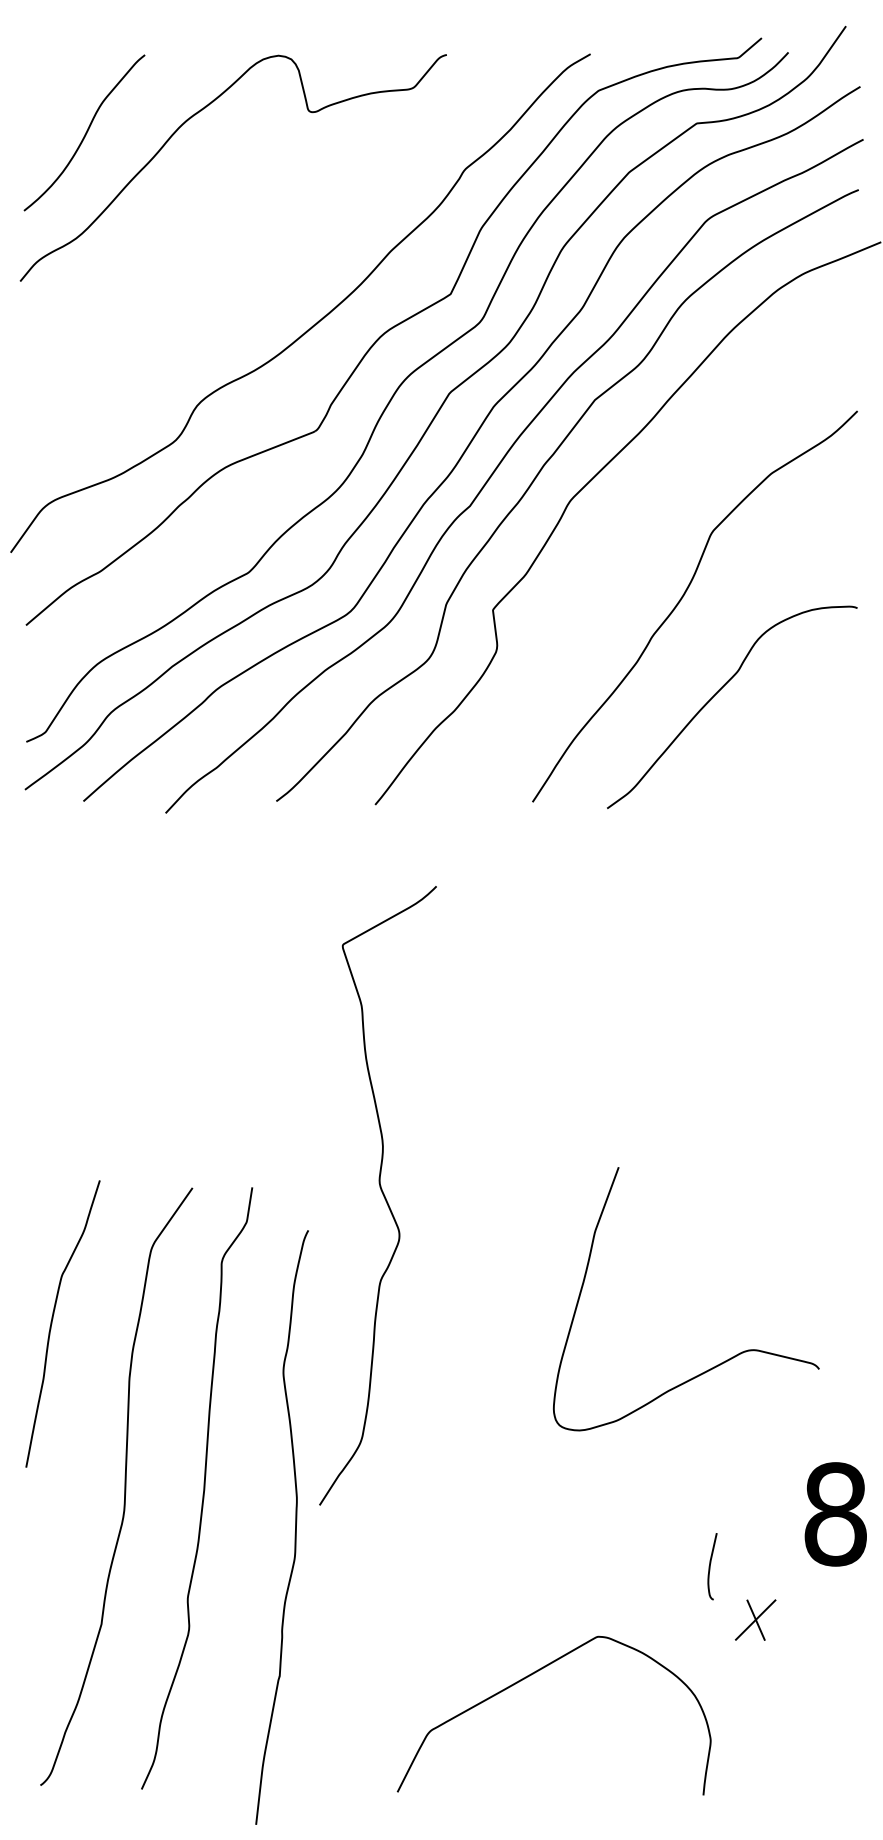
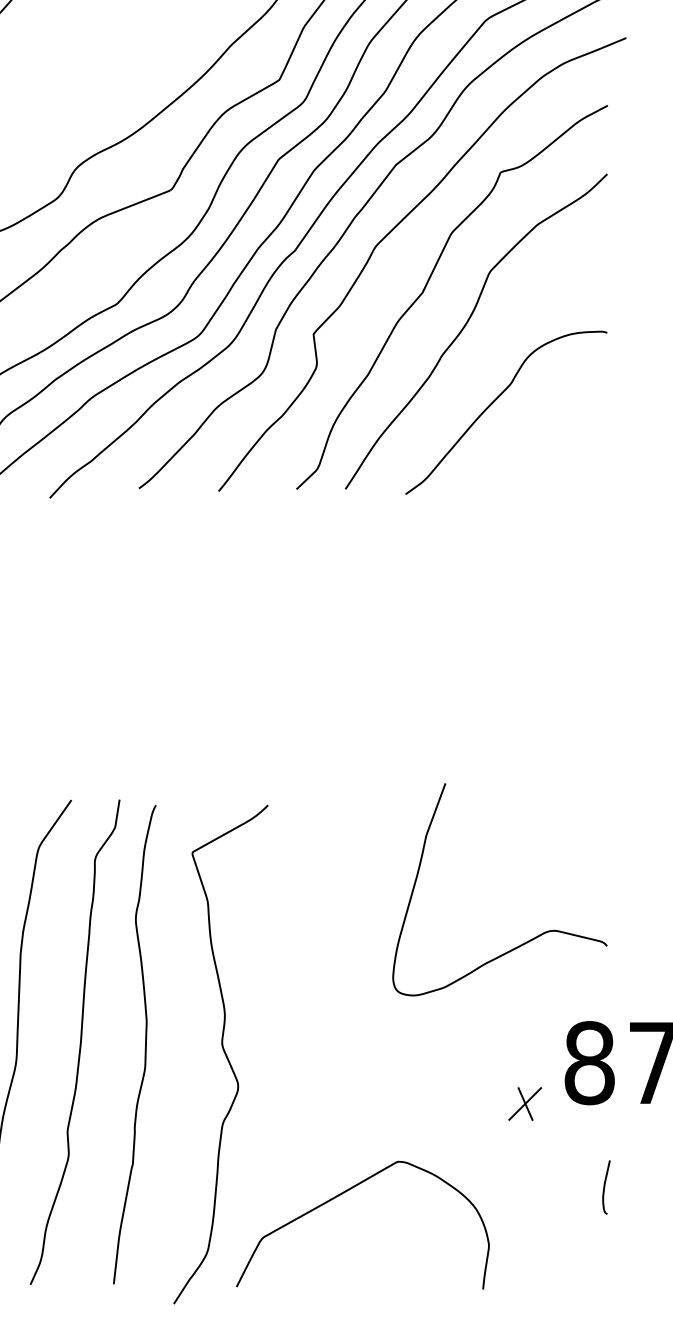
curve: (634, 548) -> (427, 284), added
curve: (381, 1192) -> (223, 1051), moved
curve: (719, 1363) -> (526, 941), moved
curve: (295, 1527) -> (145, 1044), moved
curve: (710, 1566) -> (604, 1187), moved
part: (755, 1619) -> (525, 1103), moved

